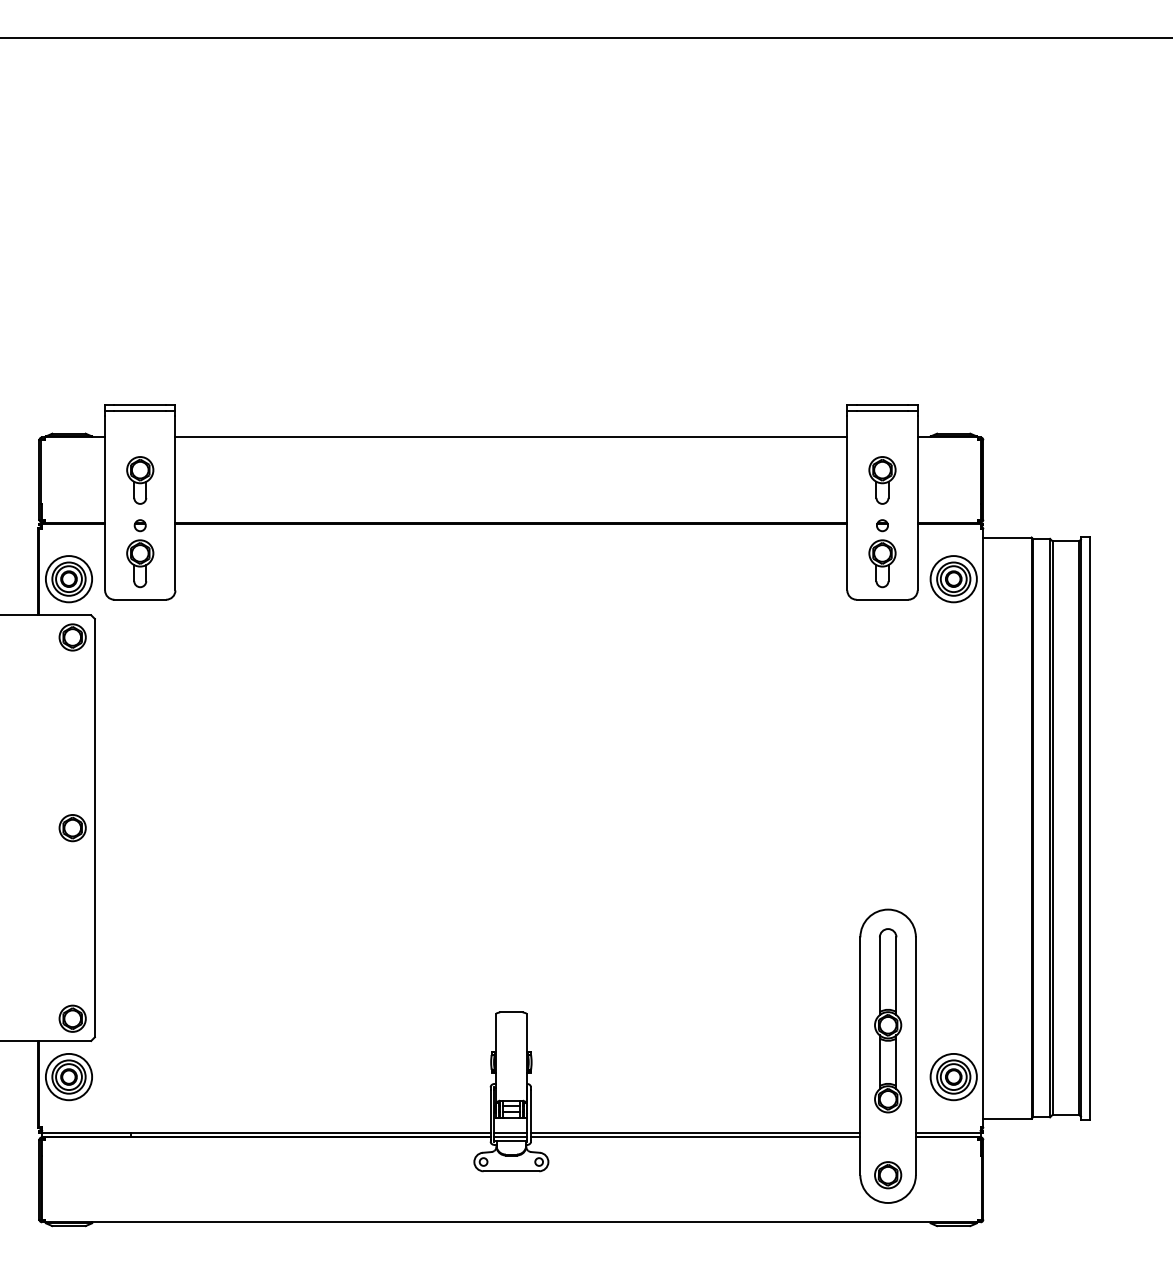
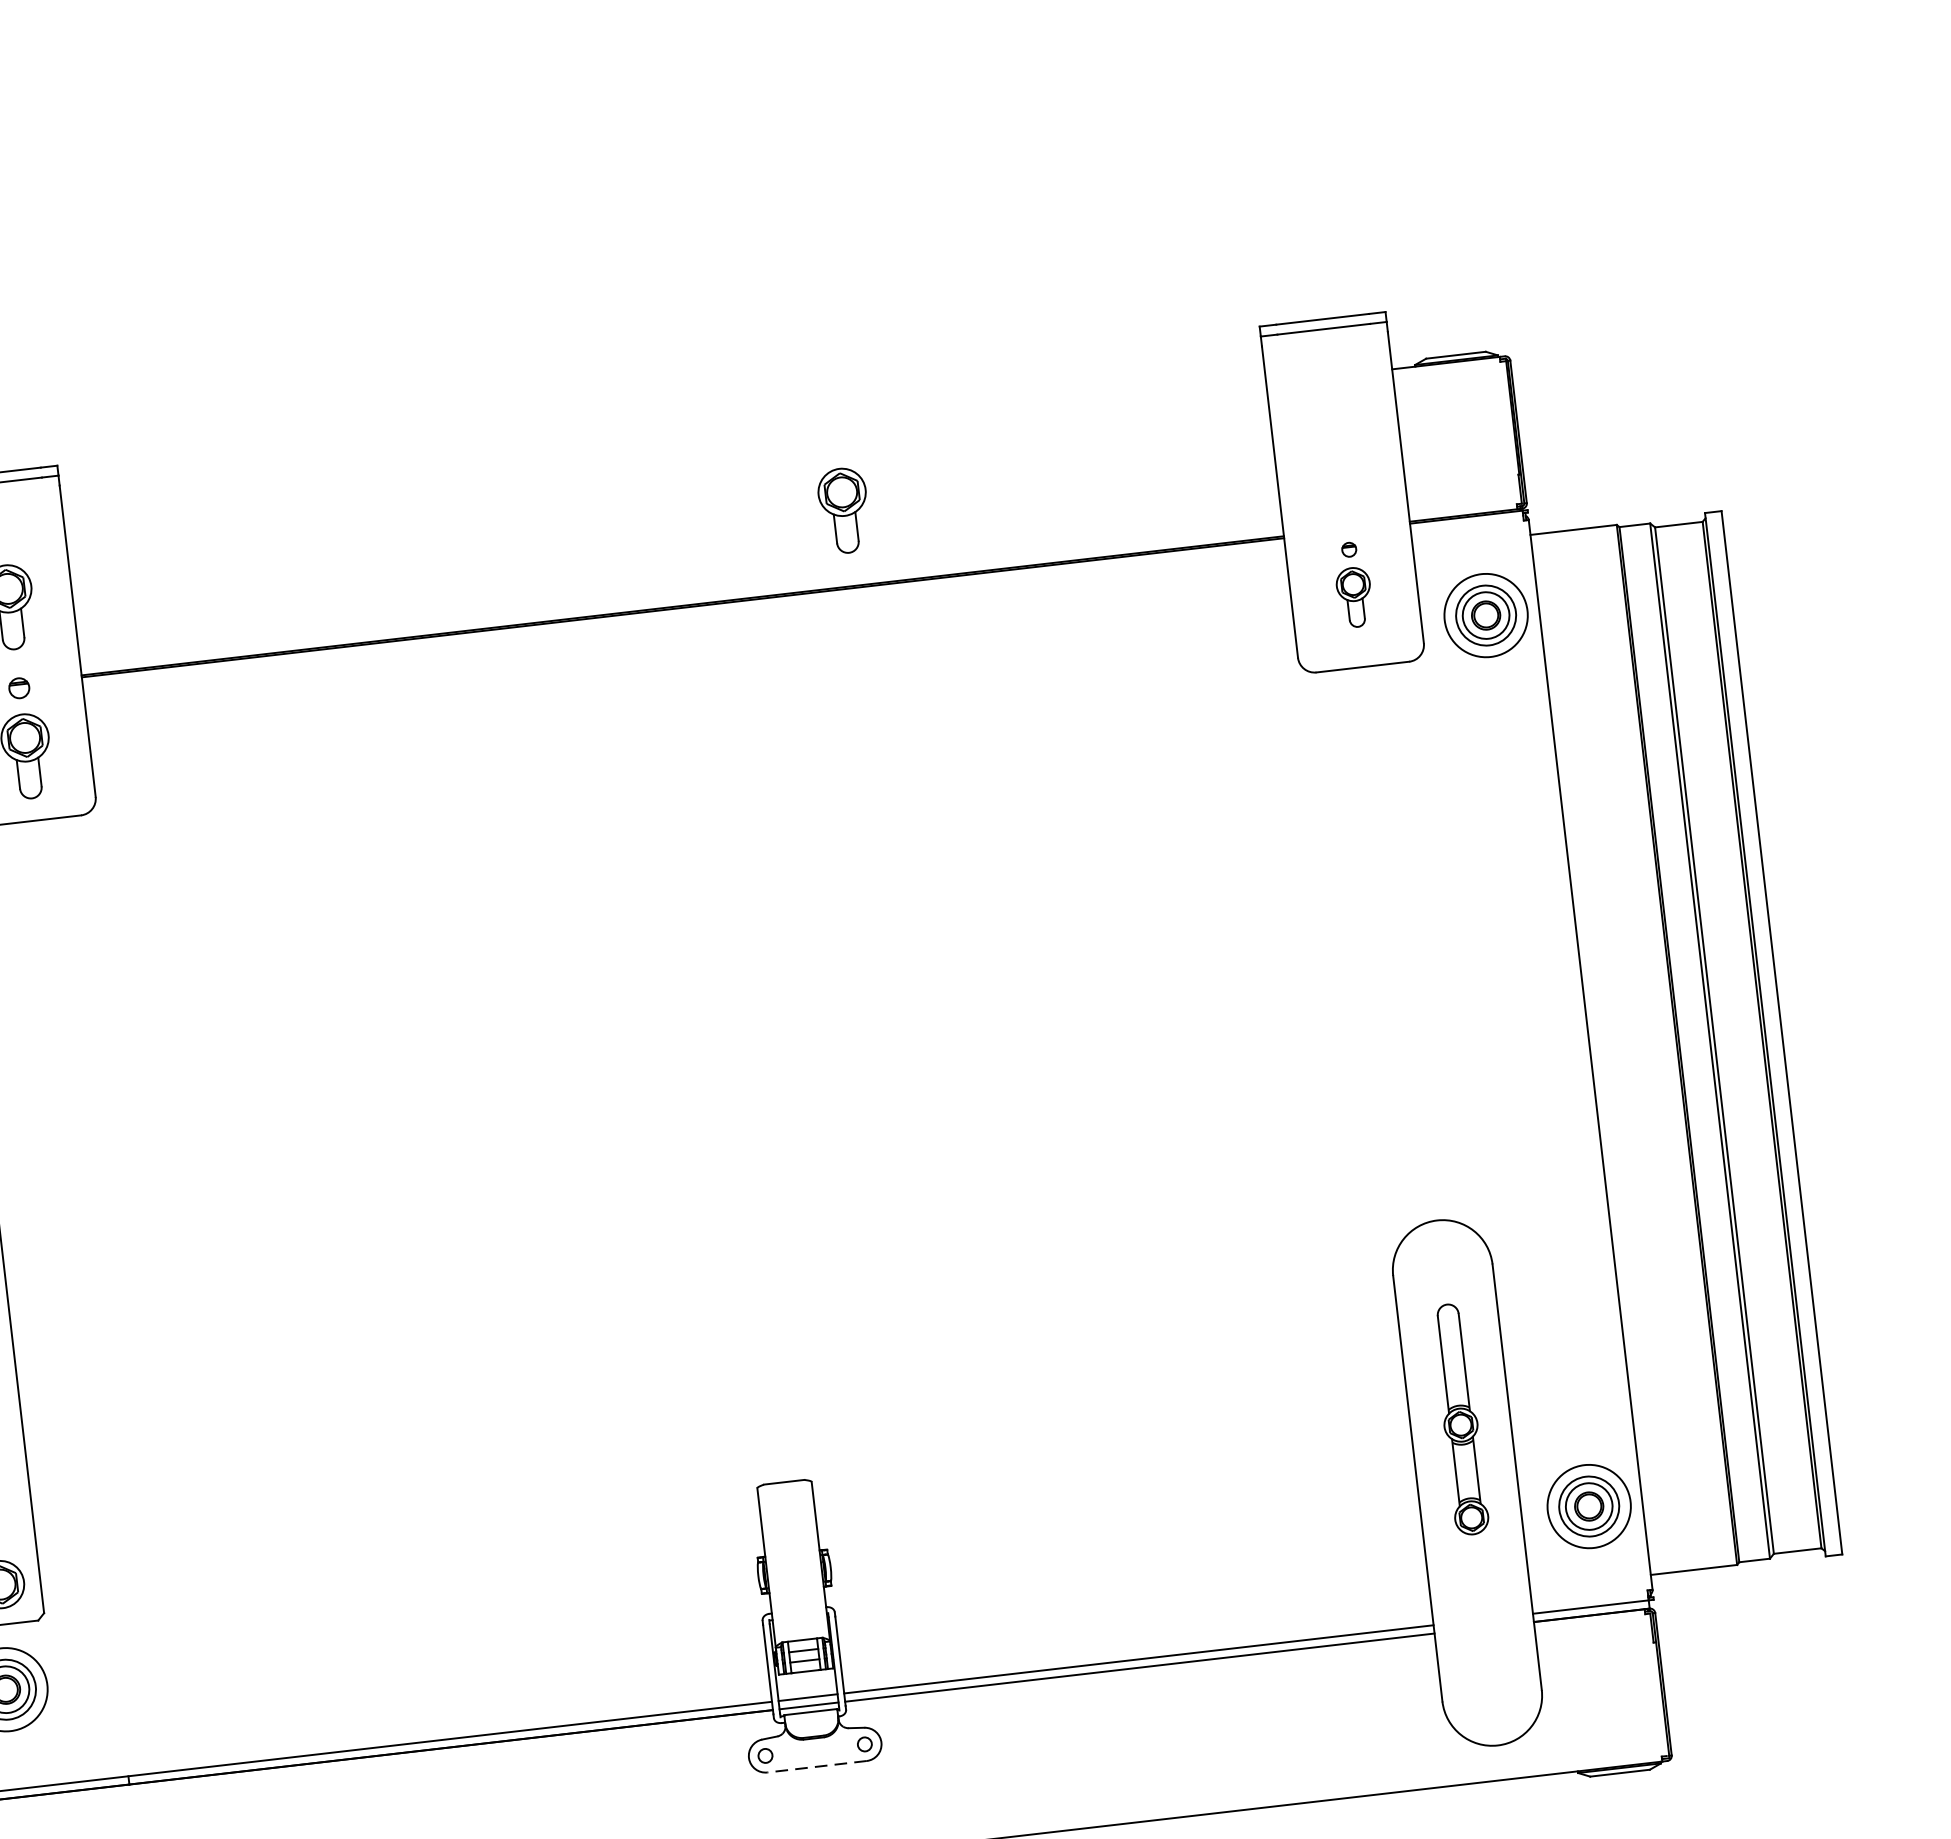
line: (511, 437) -> (665, 453), removed
part: (882, 480) -> (844, 510), moved
part: (882, 553) -> (1353, 584), size x0.7
part: (888, 1020) -> (1460, 1418), size x0.7
line: (511, 1171) -> (817, 1767), solid -> dashed
part: (888, 1175) -> (1492, 1696), removed

